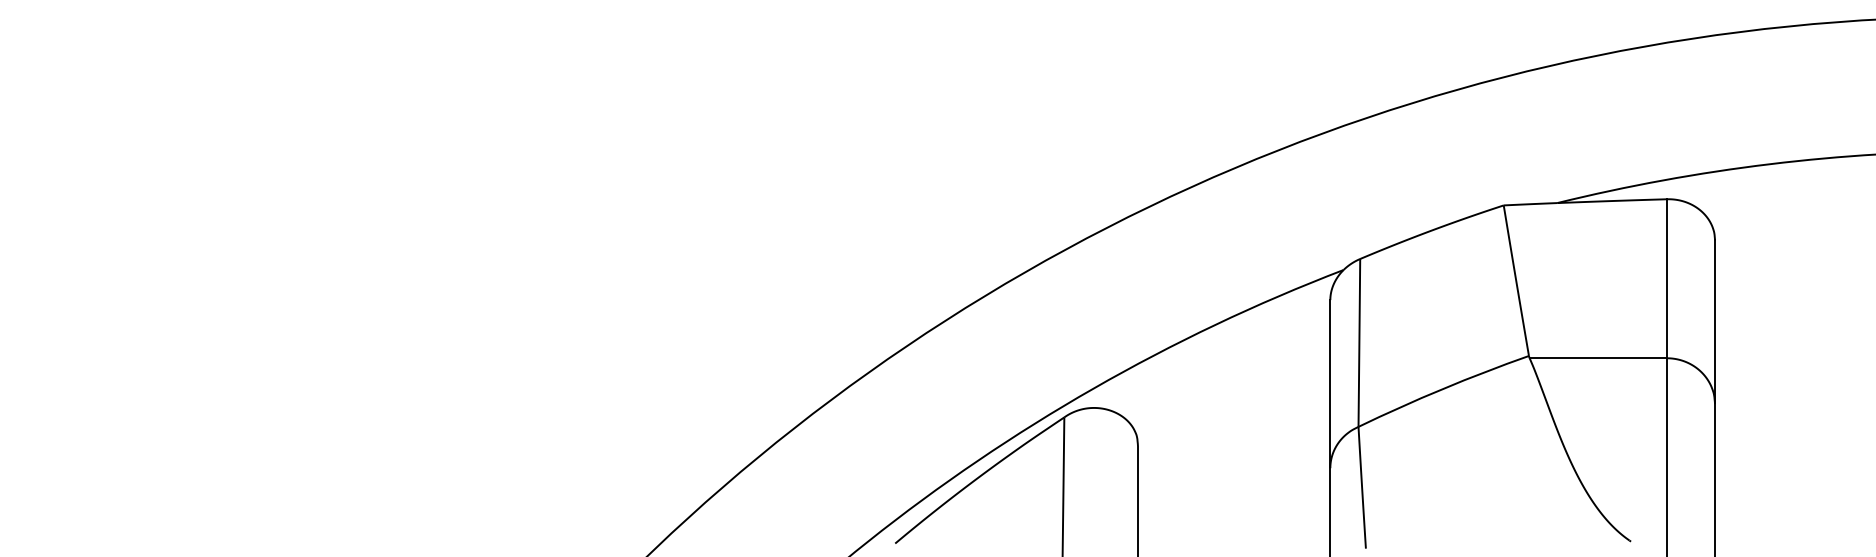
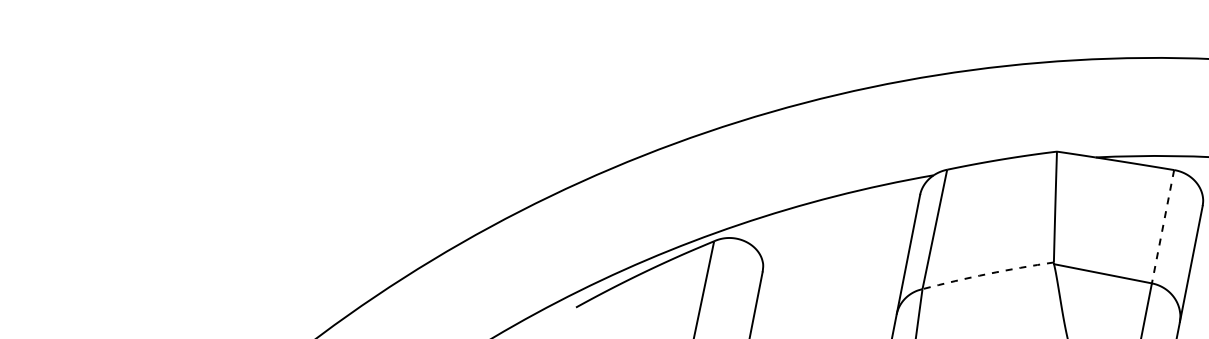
line: (1666, 279) -> (1162, 227), solid -> dashed
arc: (1442, 389) -> (987, 274), solid -> dashed

